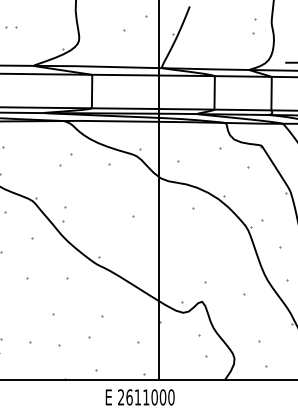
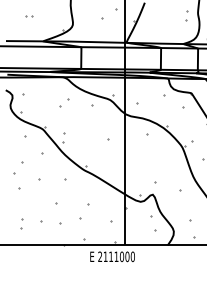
text: (129, 396) -> (105, 256), 2611000 -> 2111000

